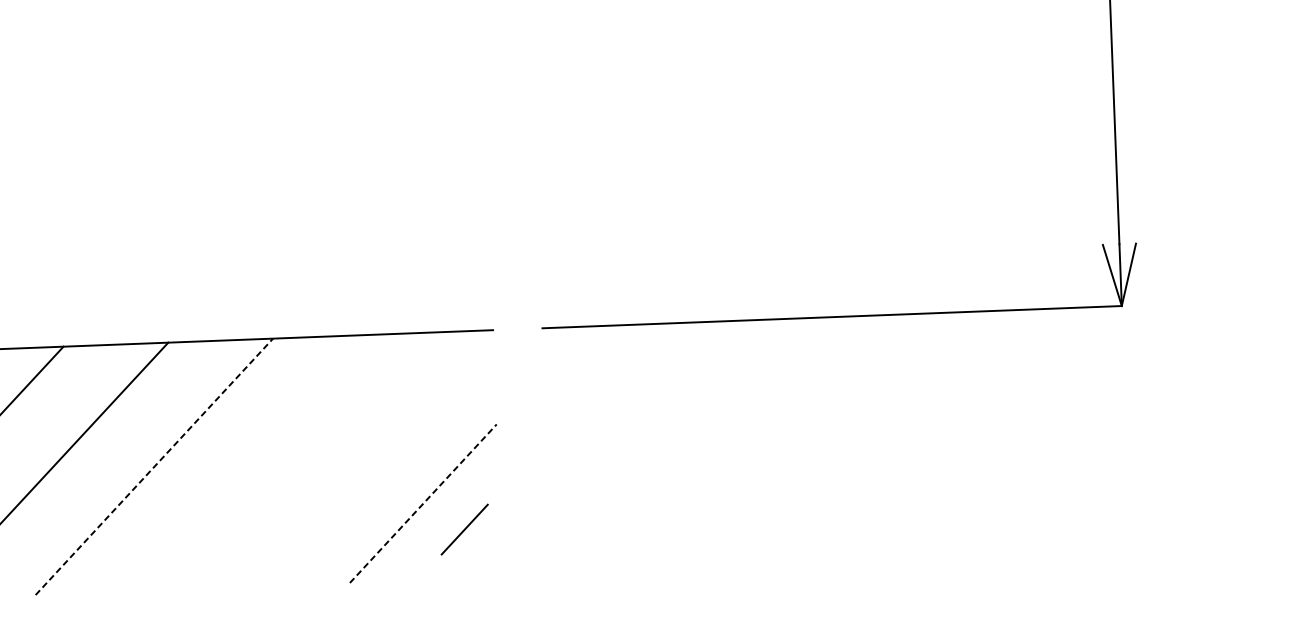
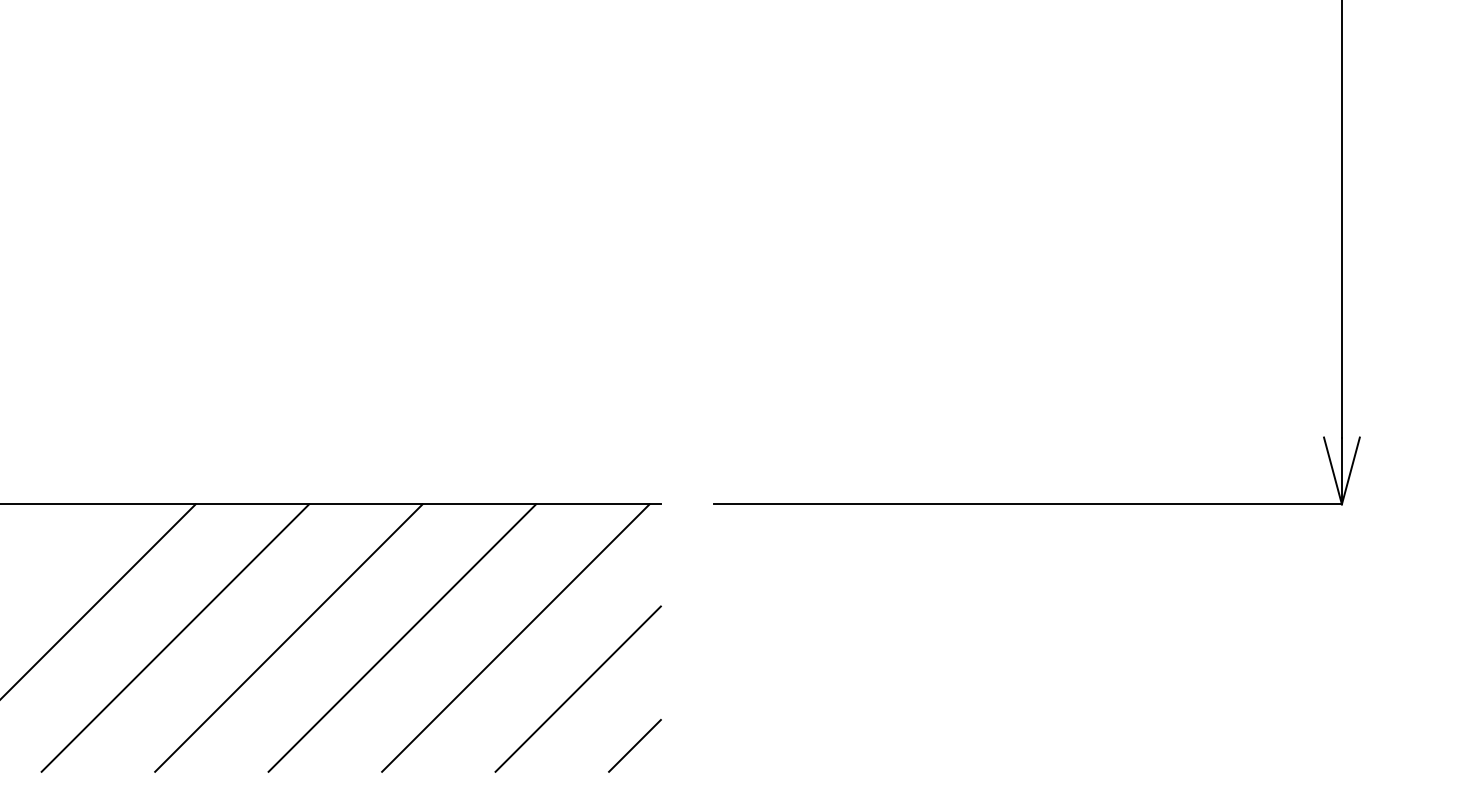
line: (363, 458) -> (515, 637), added
line: (259, 462) -> (402, 637), added
line: (154, 466) -> (289, 637), dashed -> solid
line: (423, 504) -> (578, 689), dashed -> solid
line: (464, 529) -> (634, 745), moved

